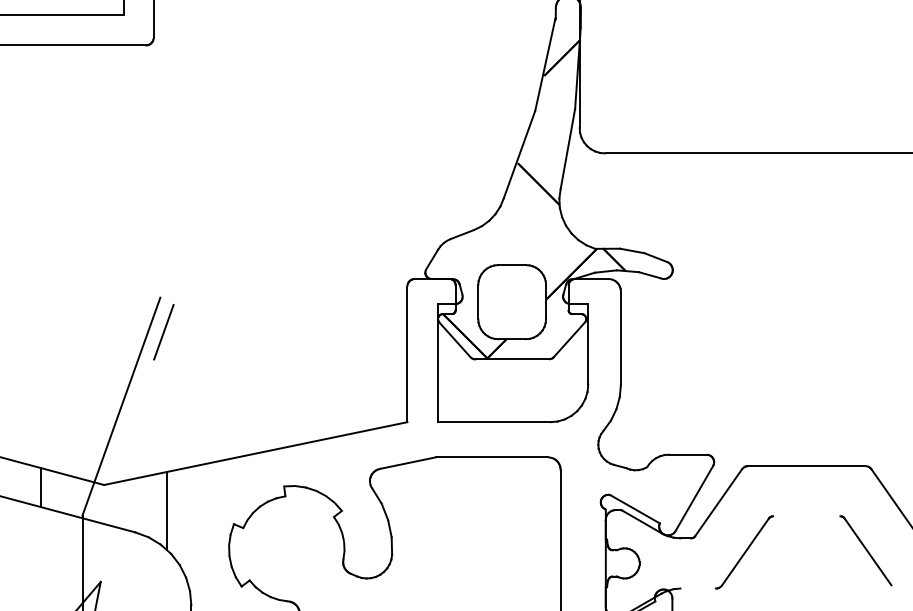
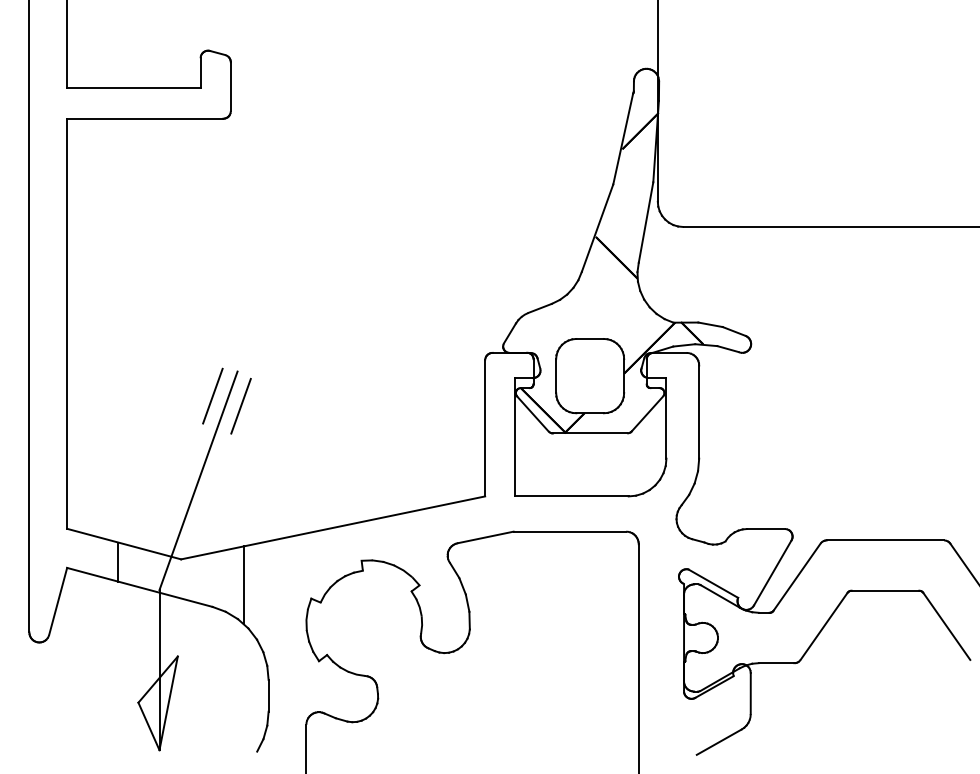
line: (135, 321) -> (212, 395), added
line: (806, 516) -> (885, 590), added
line: (698, 588) -> (776, 663), added

